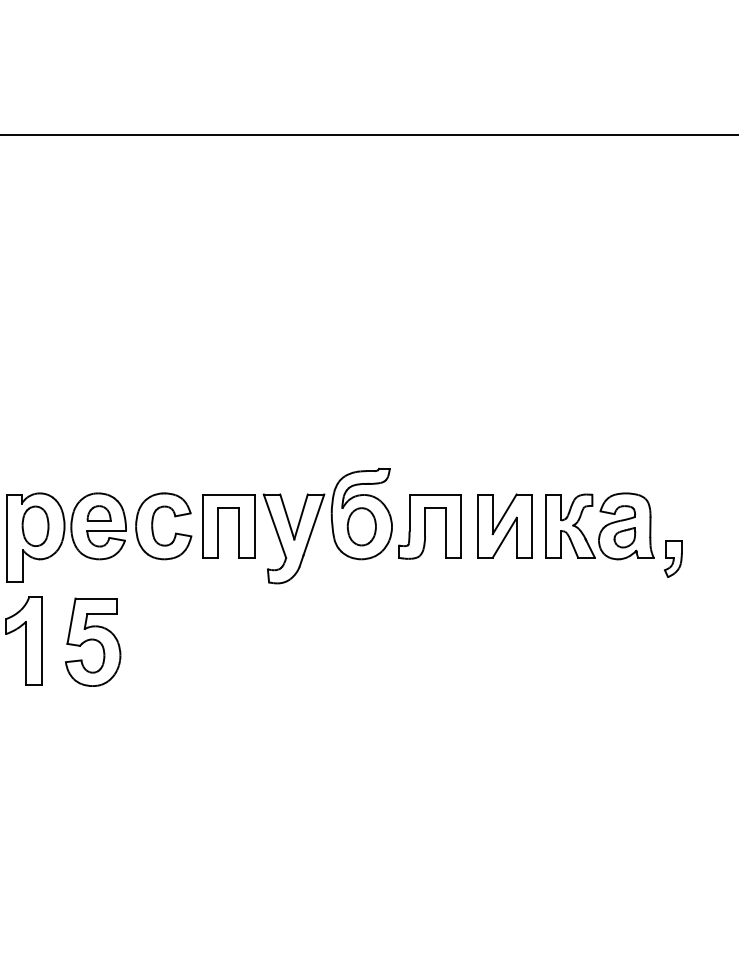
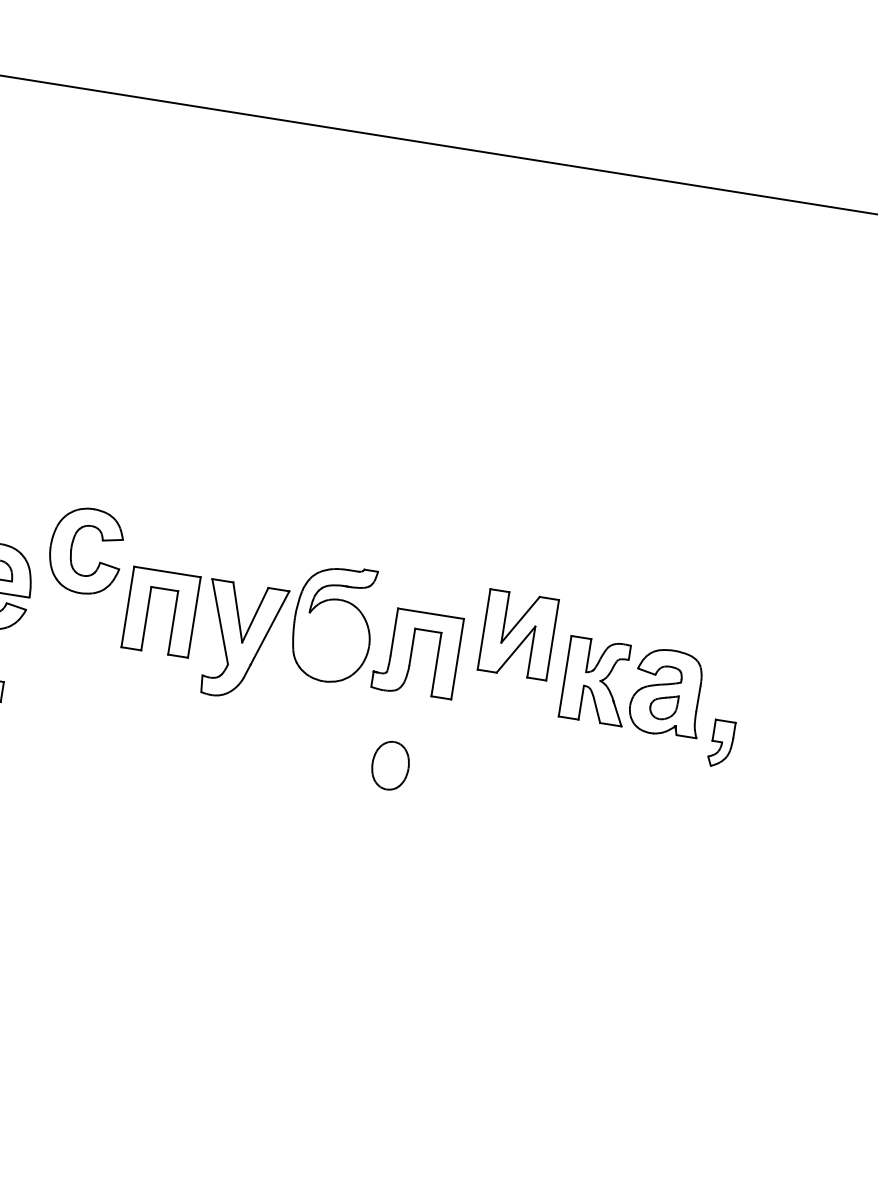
part: (504, 525) -> (518, 634), moved
part: (153, 526) -> (72, 549), moved
part: (361, 526) -> (390, 765), moved

